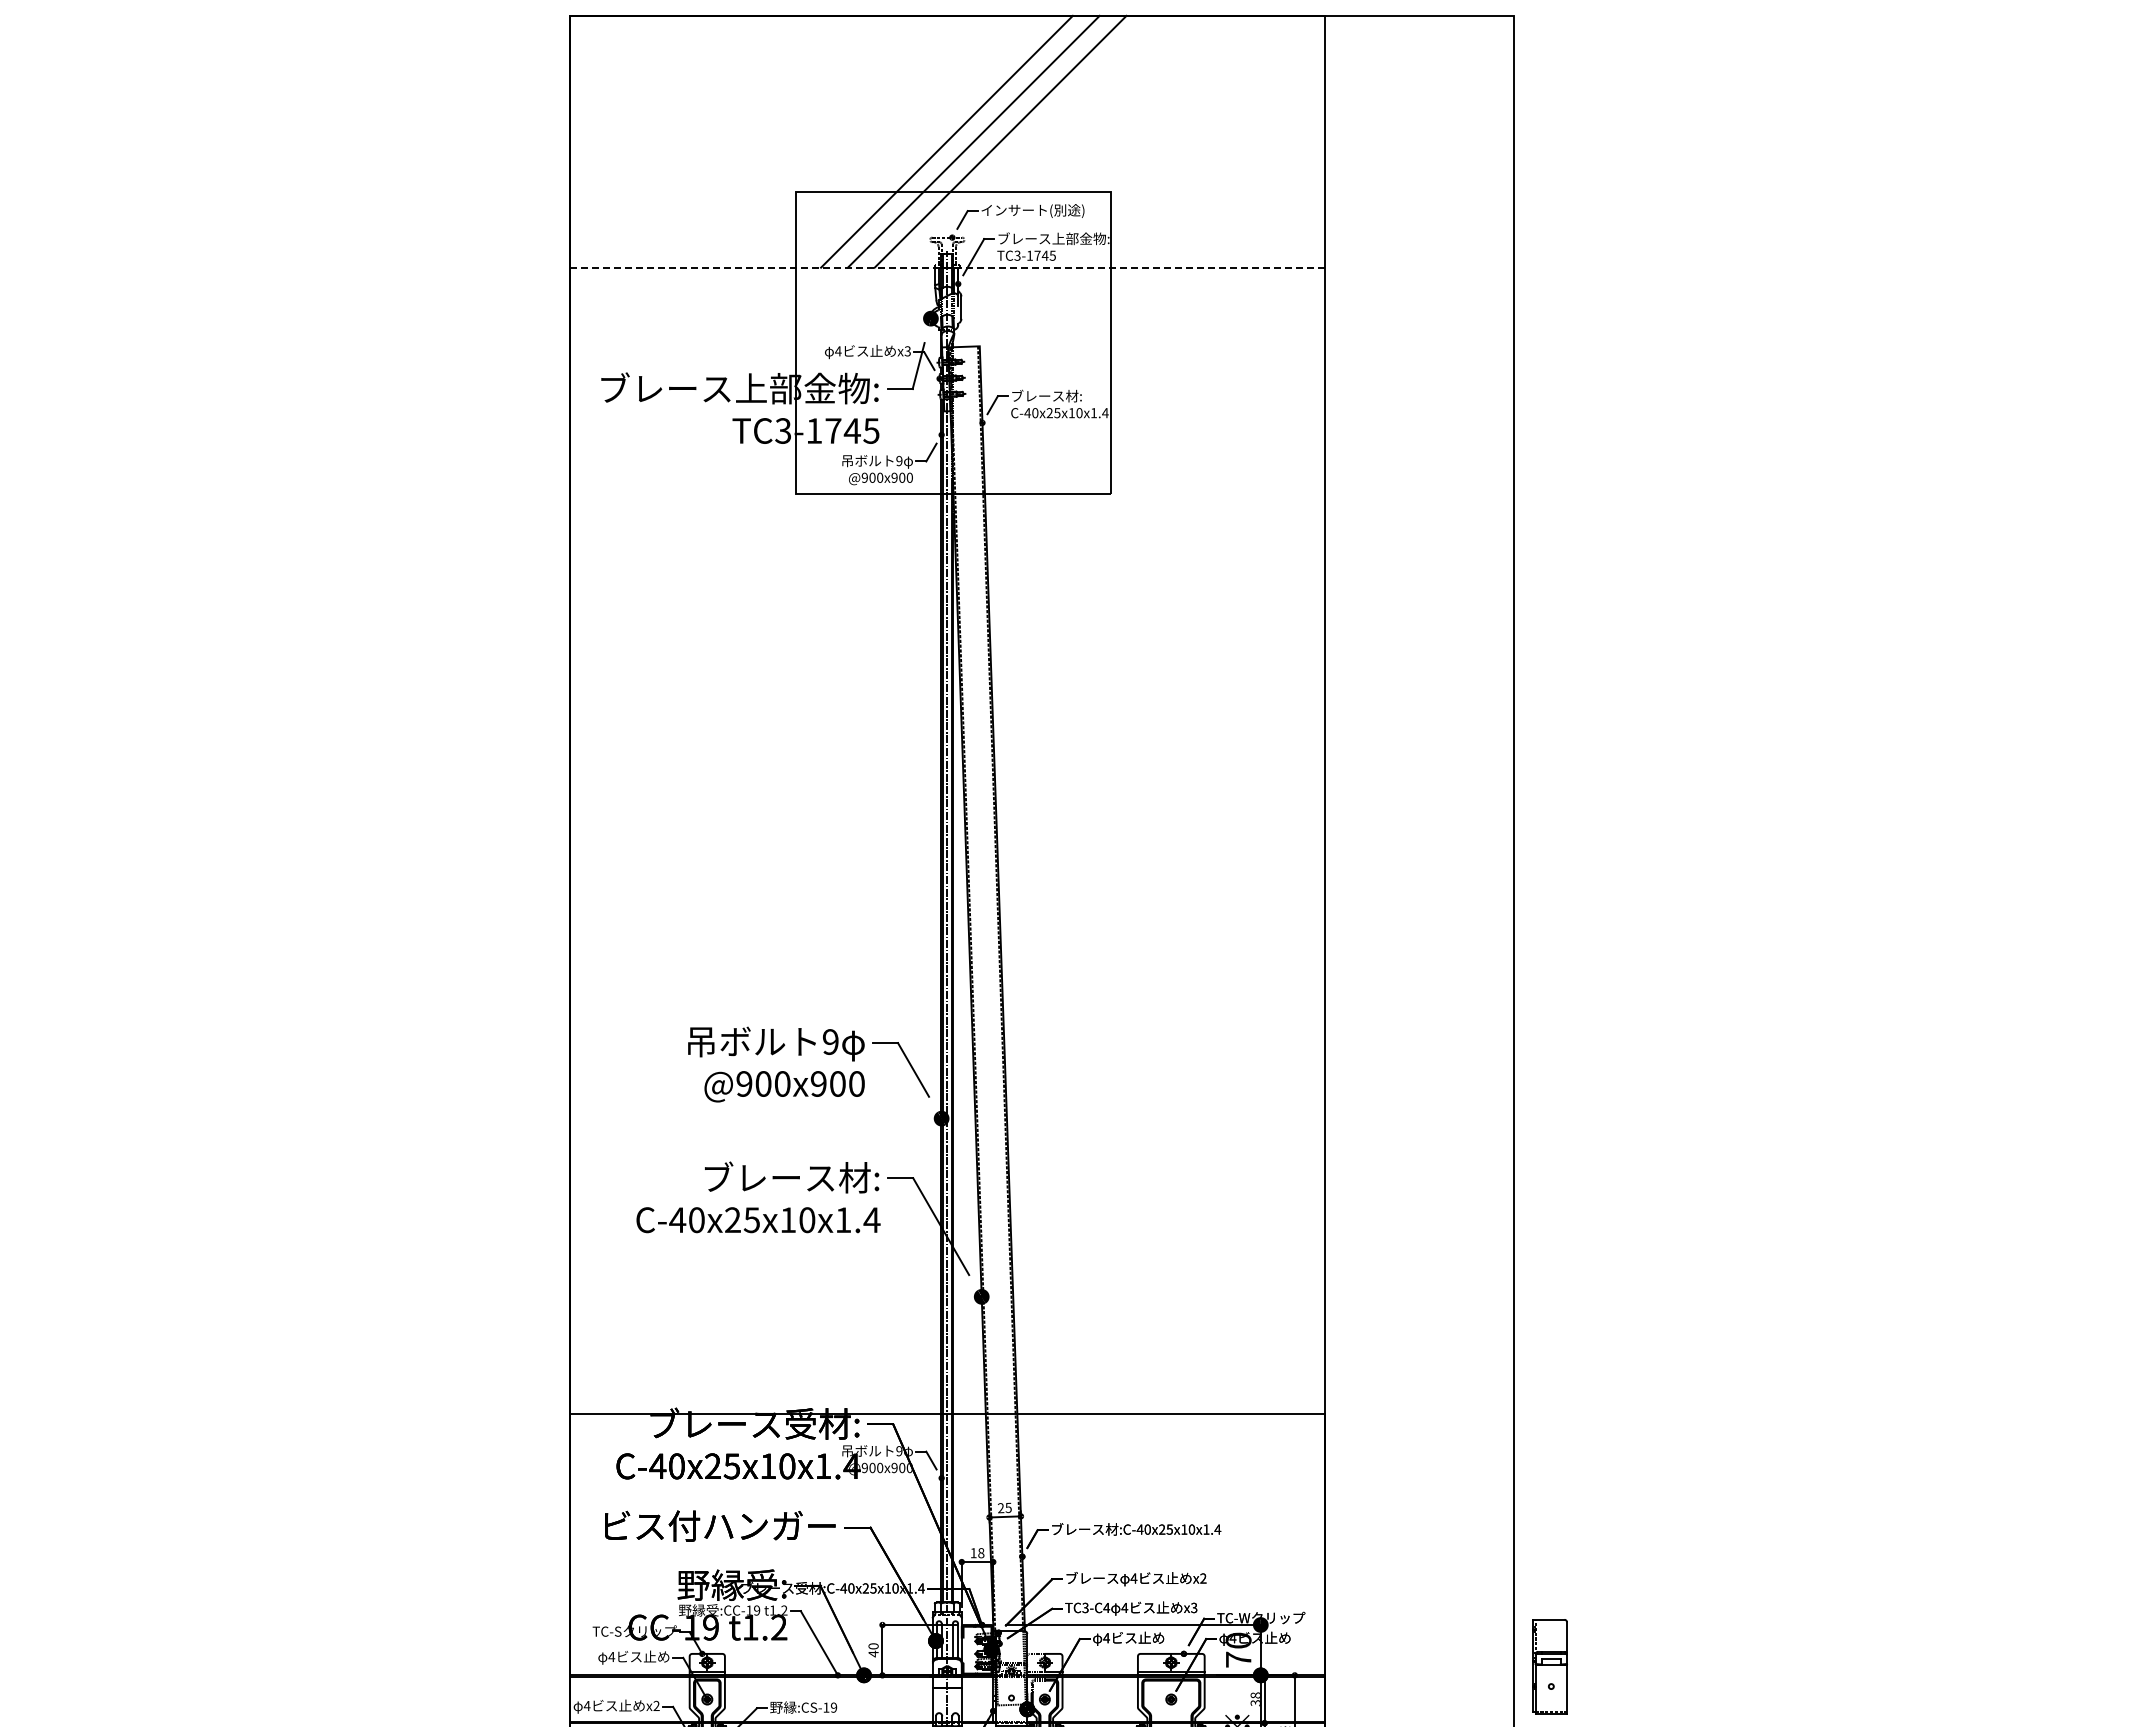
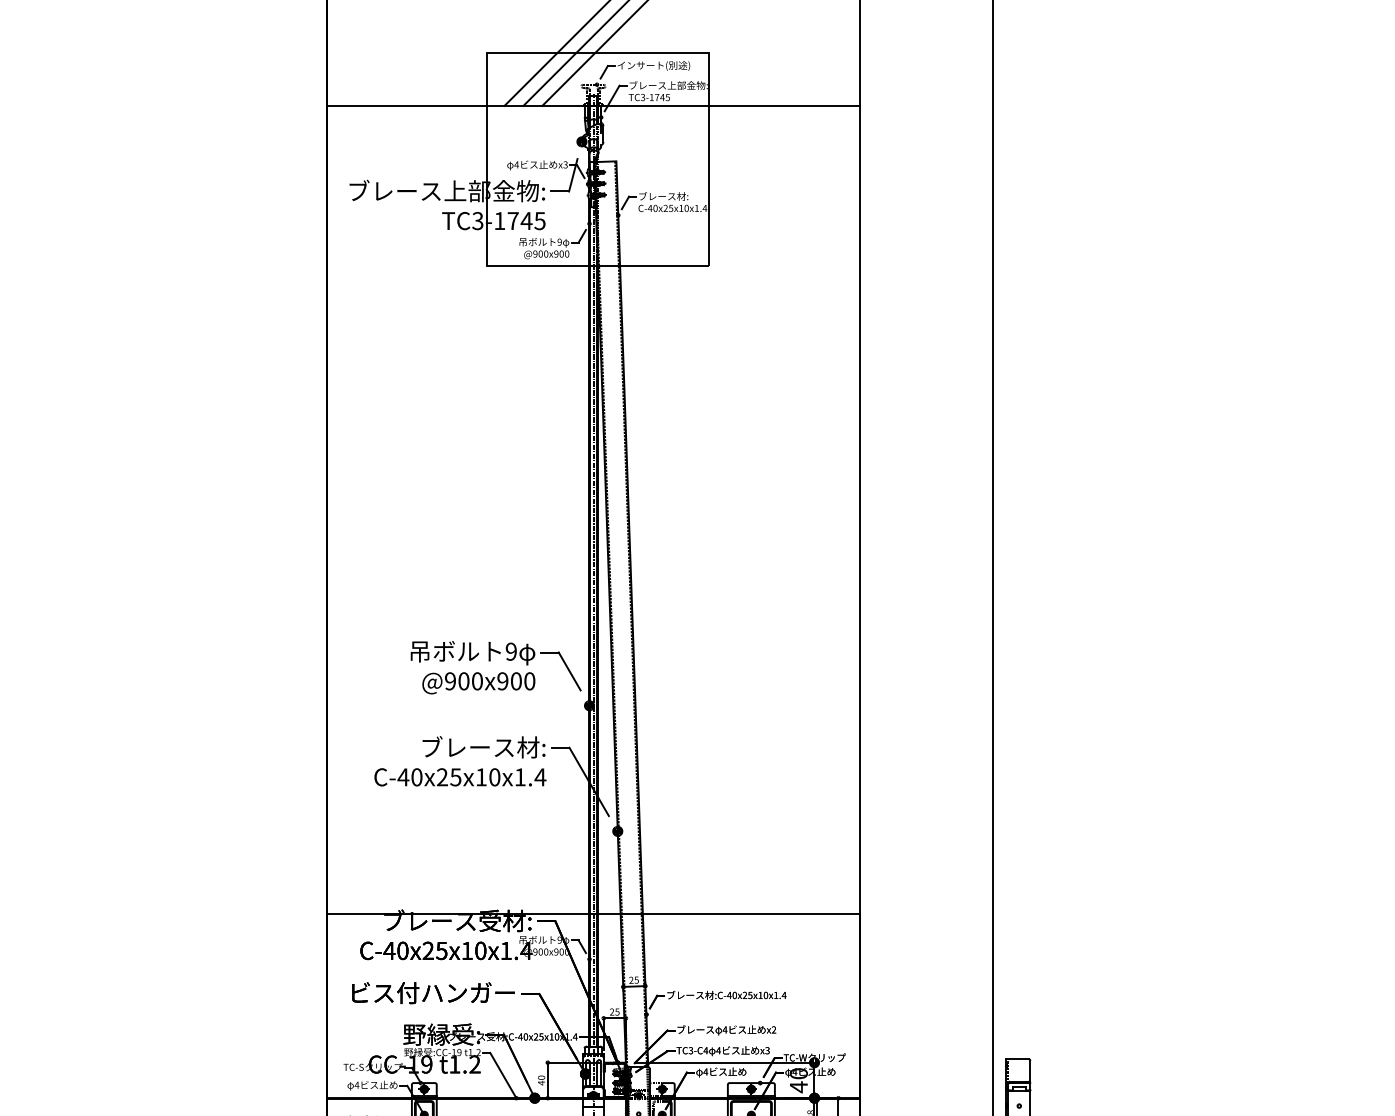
line: (947, 267) -> (593, 105), dashed -> solid
text: (977, 1553) -> (614, 1012), 18 -> 25
text: (1238, 1659) -> (798, 1087), 70 -> 40

